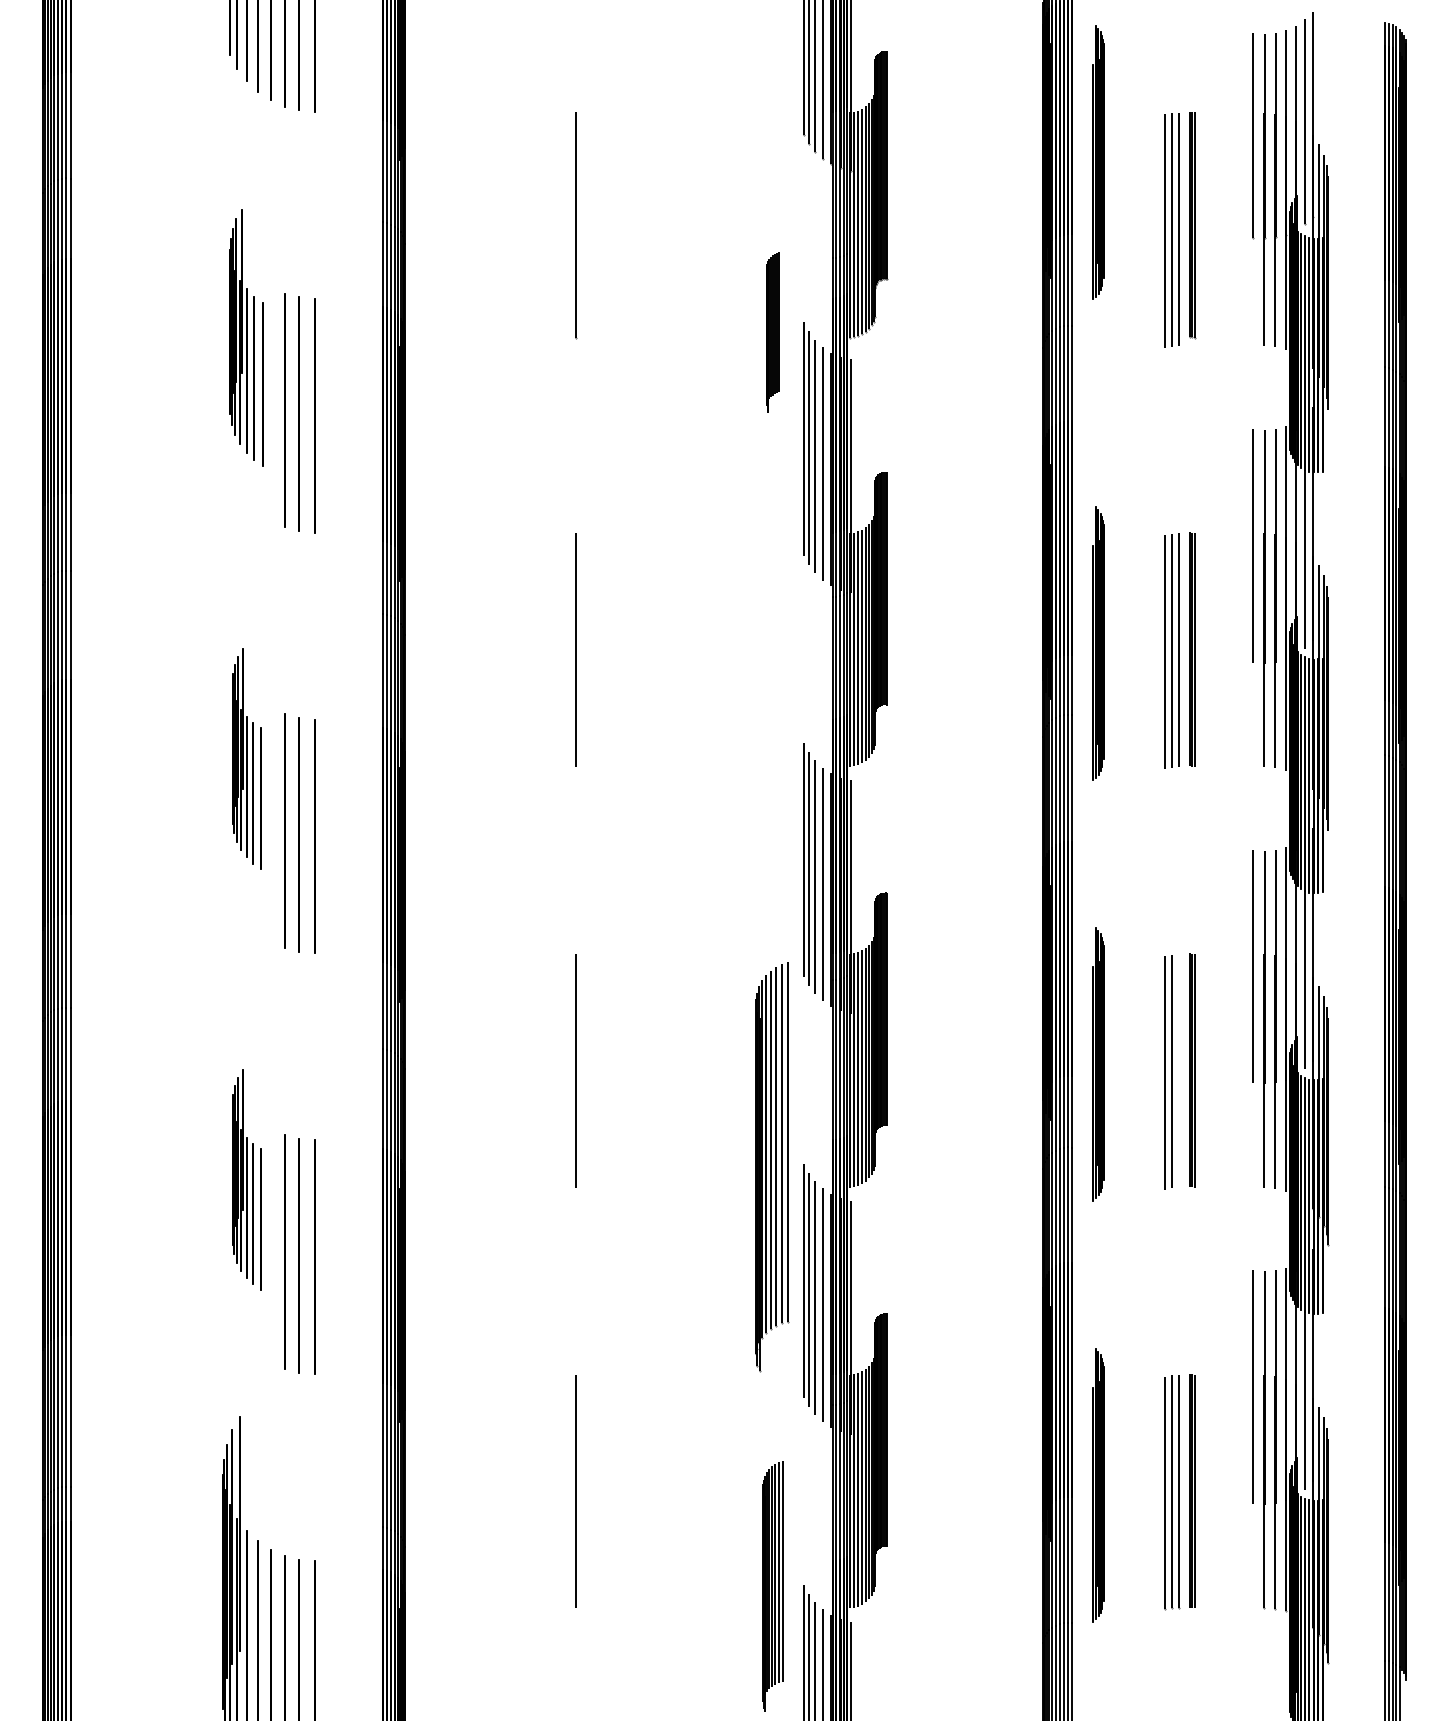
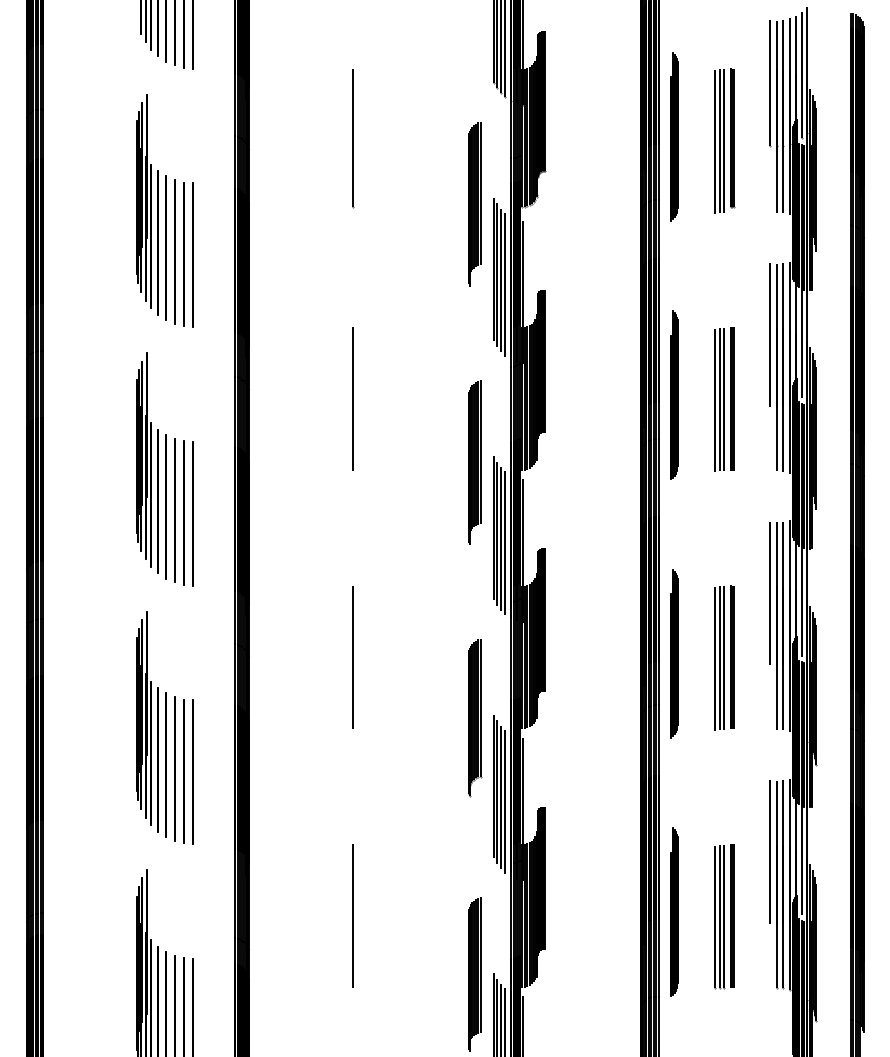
part: (1098, 162) -> (674, 136), moved
part: (772, 333) -> (474, 204), size x1.67
part: (246, 337) -> (151, 207), size x1.43
part: (772, 753) -> (474, 462), added
part: (246, 757) -> (151, 465), size x1.67
line: (1177, 1070) -> (723, 657), added
part: (774, 1169) -> (475, 718), size x0.62
part: (246, 1179) -> (151, 724), size x1.67

